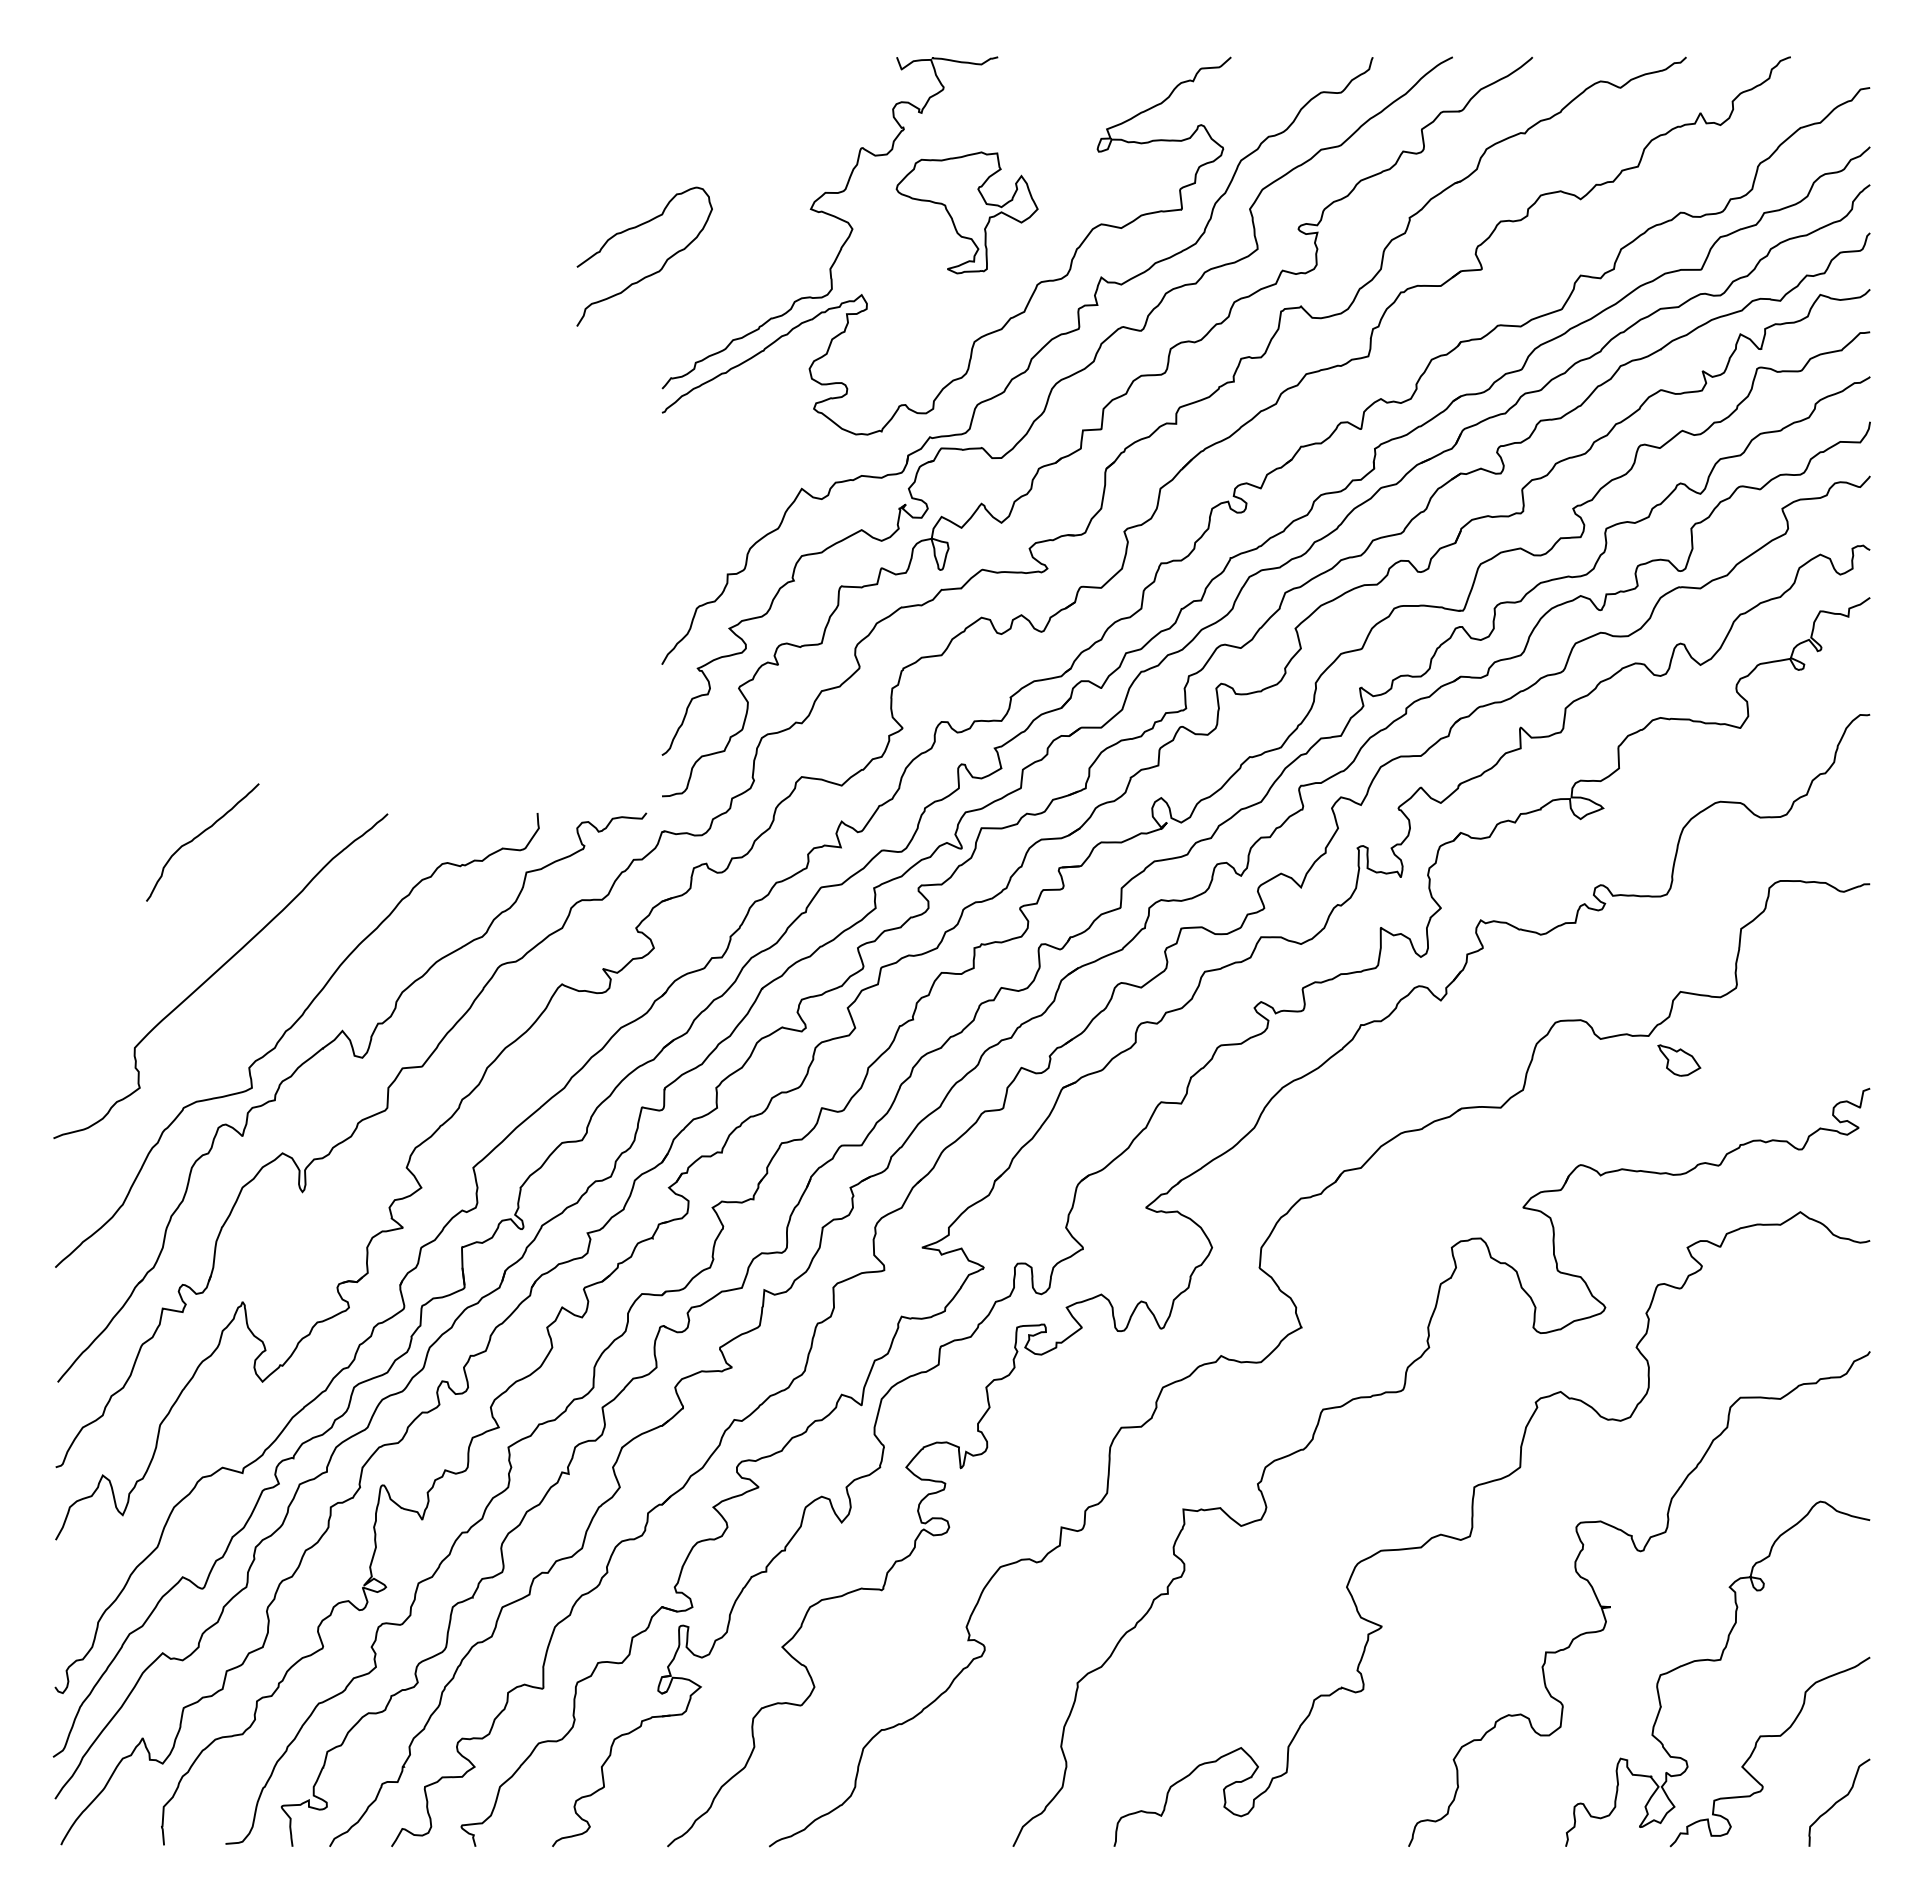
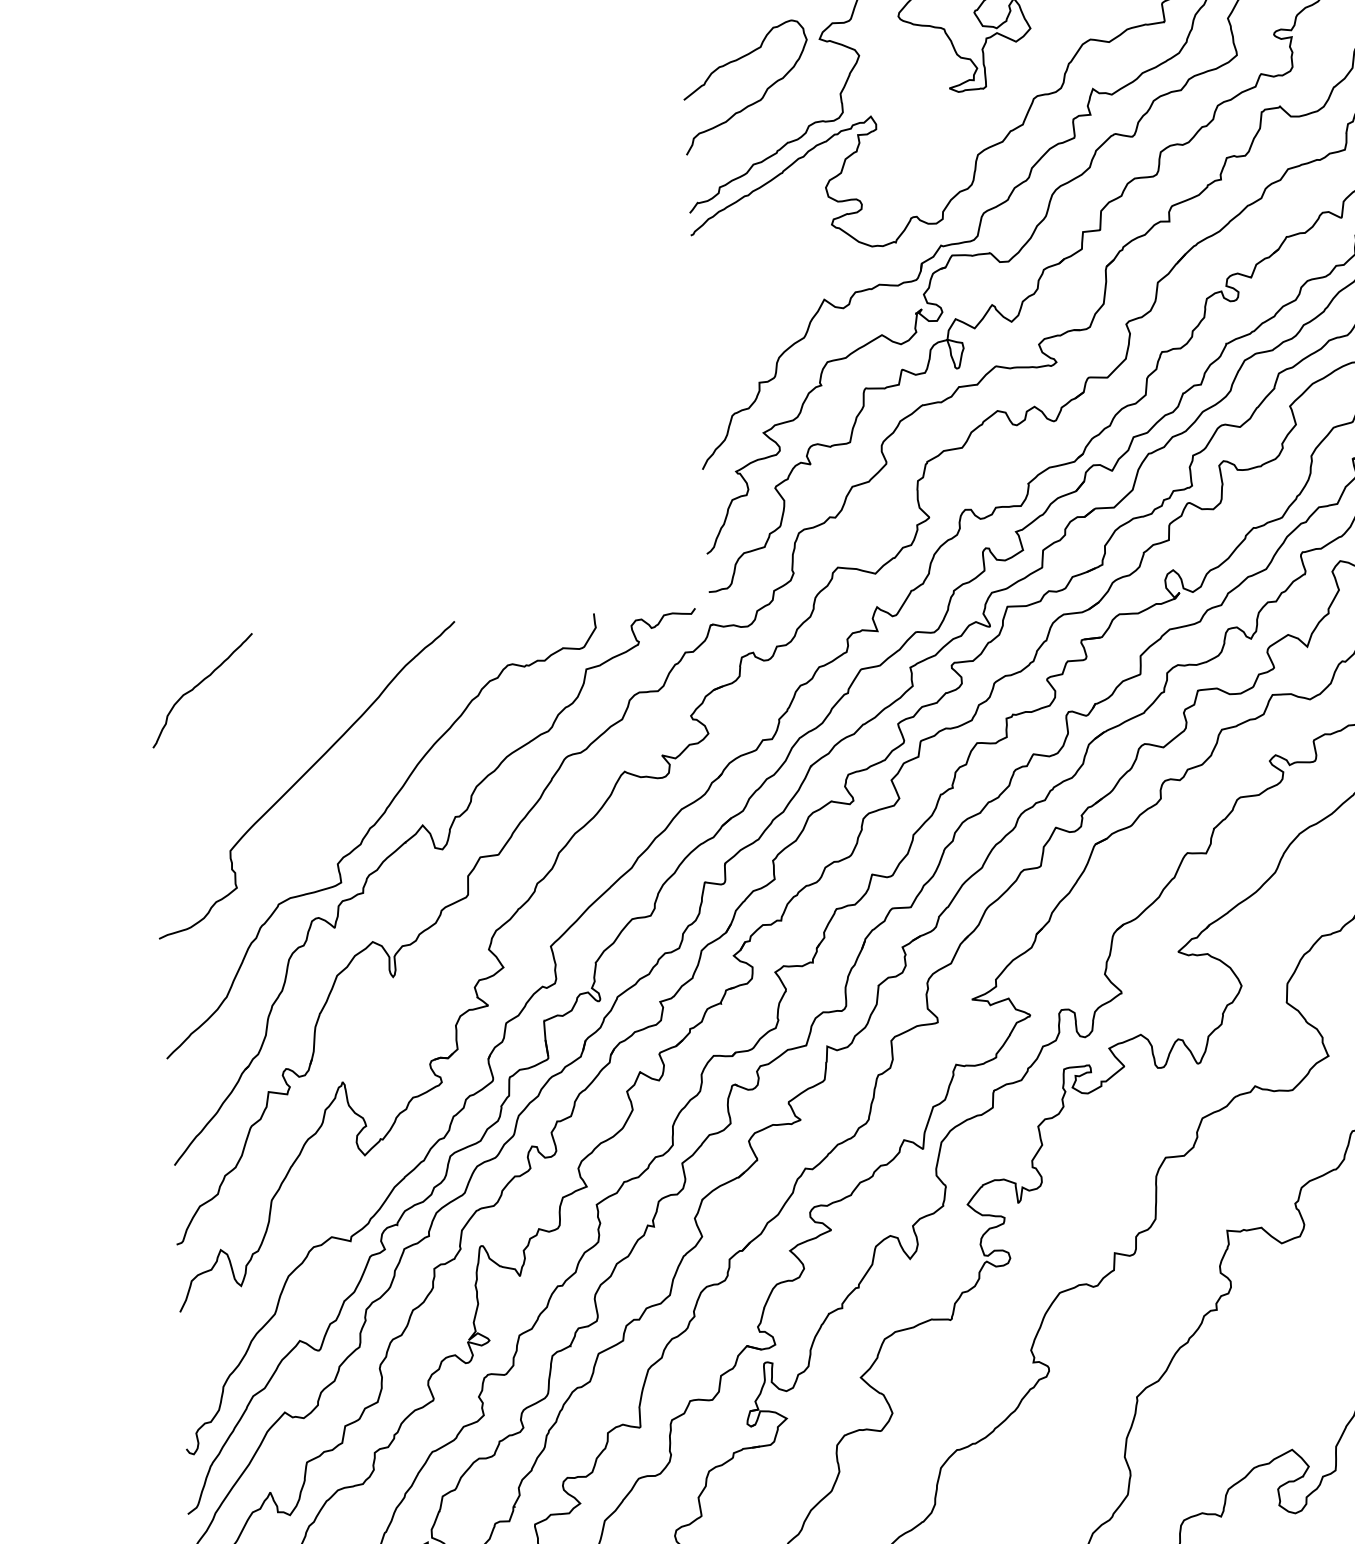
curve: (651, 273) -> (753, 102), moved
curve: (199, 836) -> (199, 685), moved

